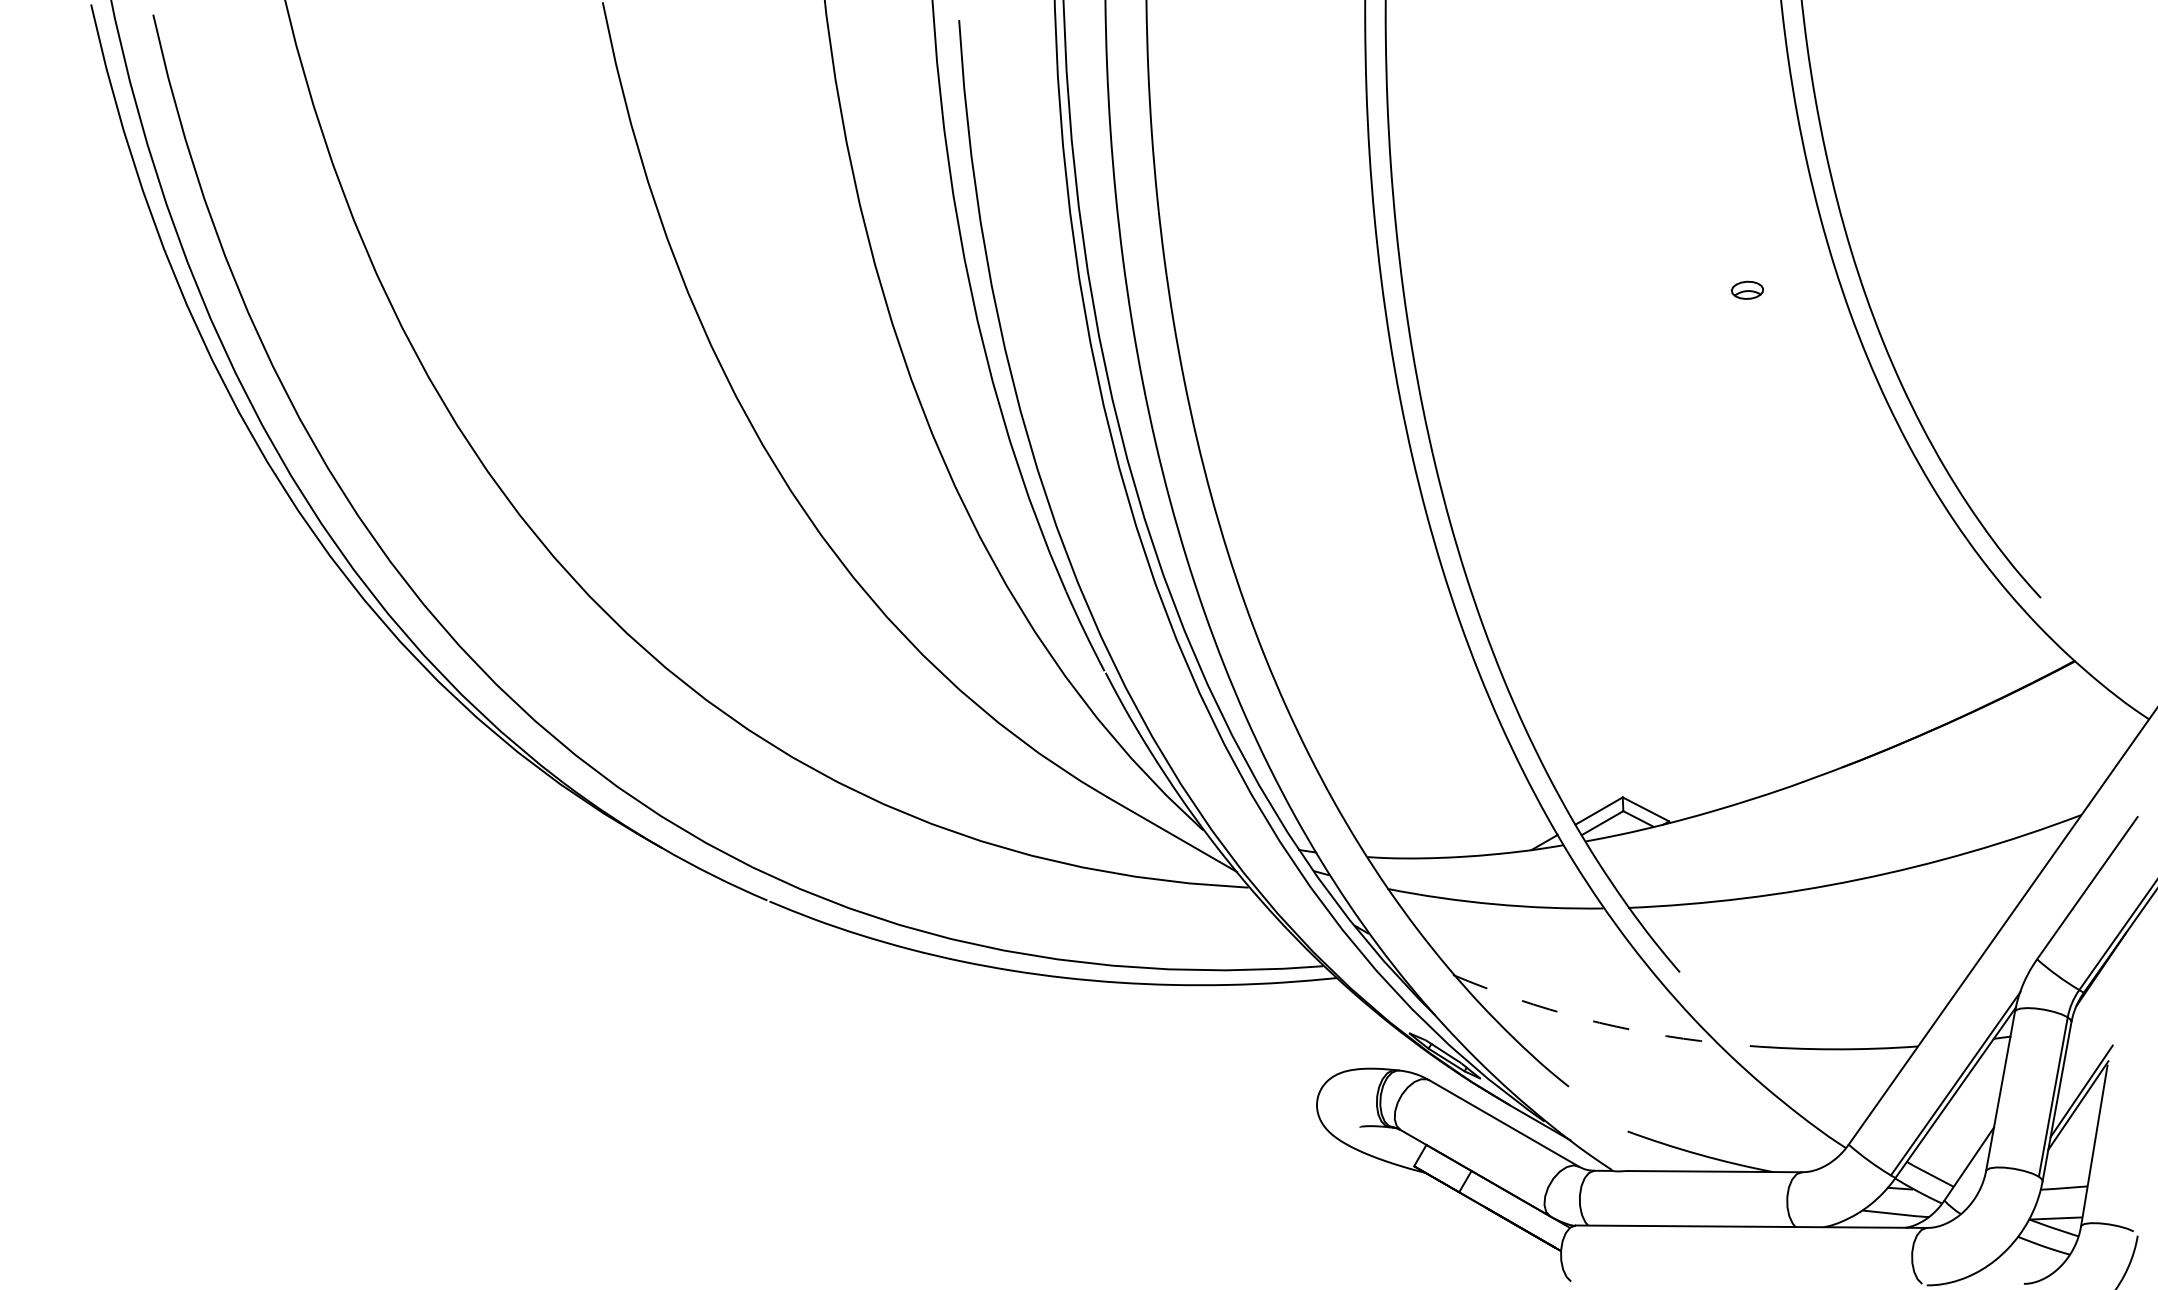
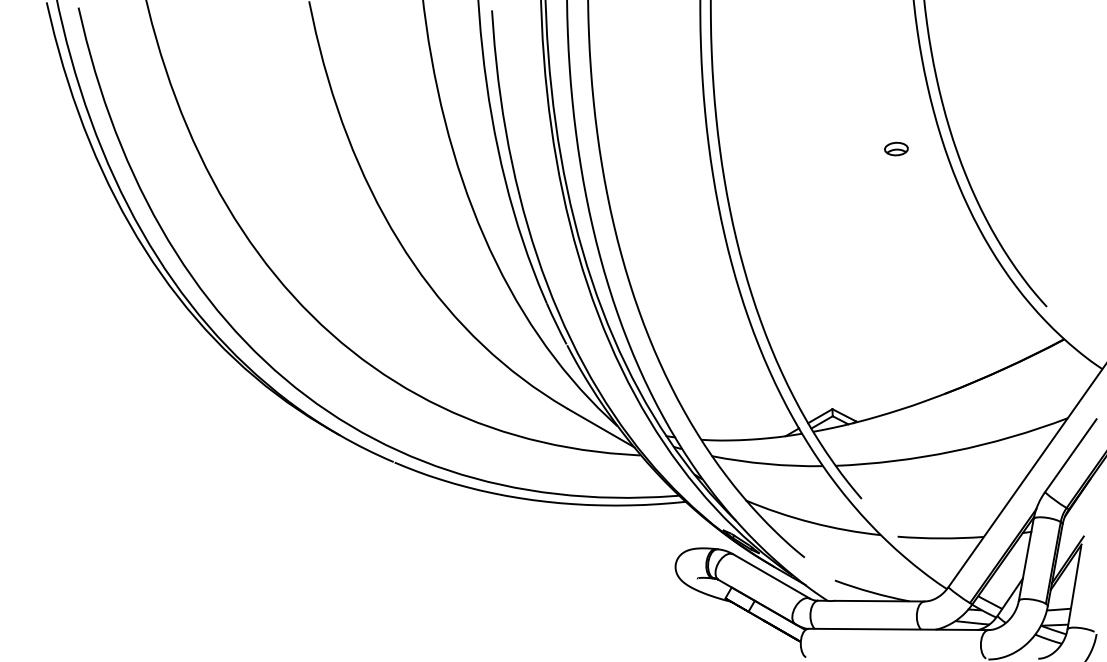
part: (1747, 289) -> (896, 148), size x1.43
arc: (1581, 1018) -> (811, 522), dashed -> solid

